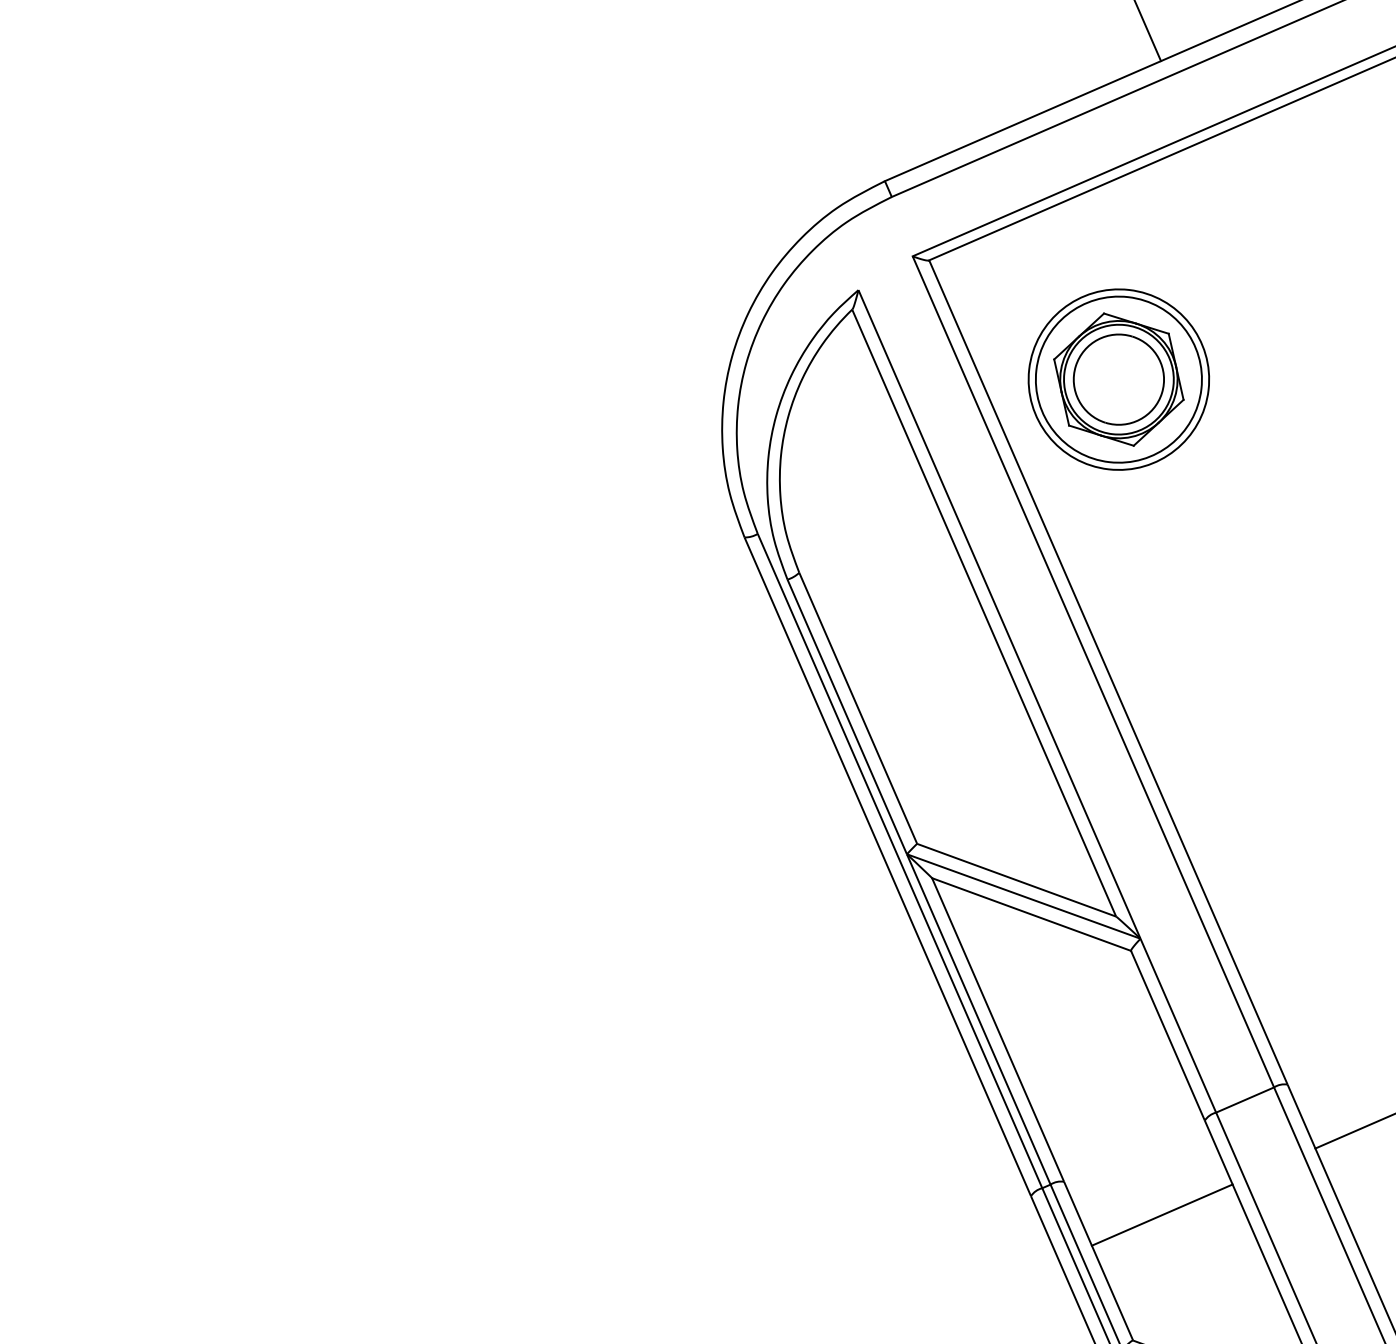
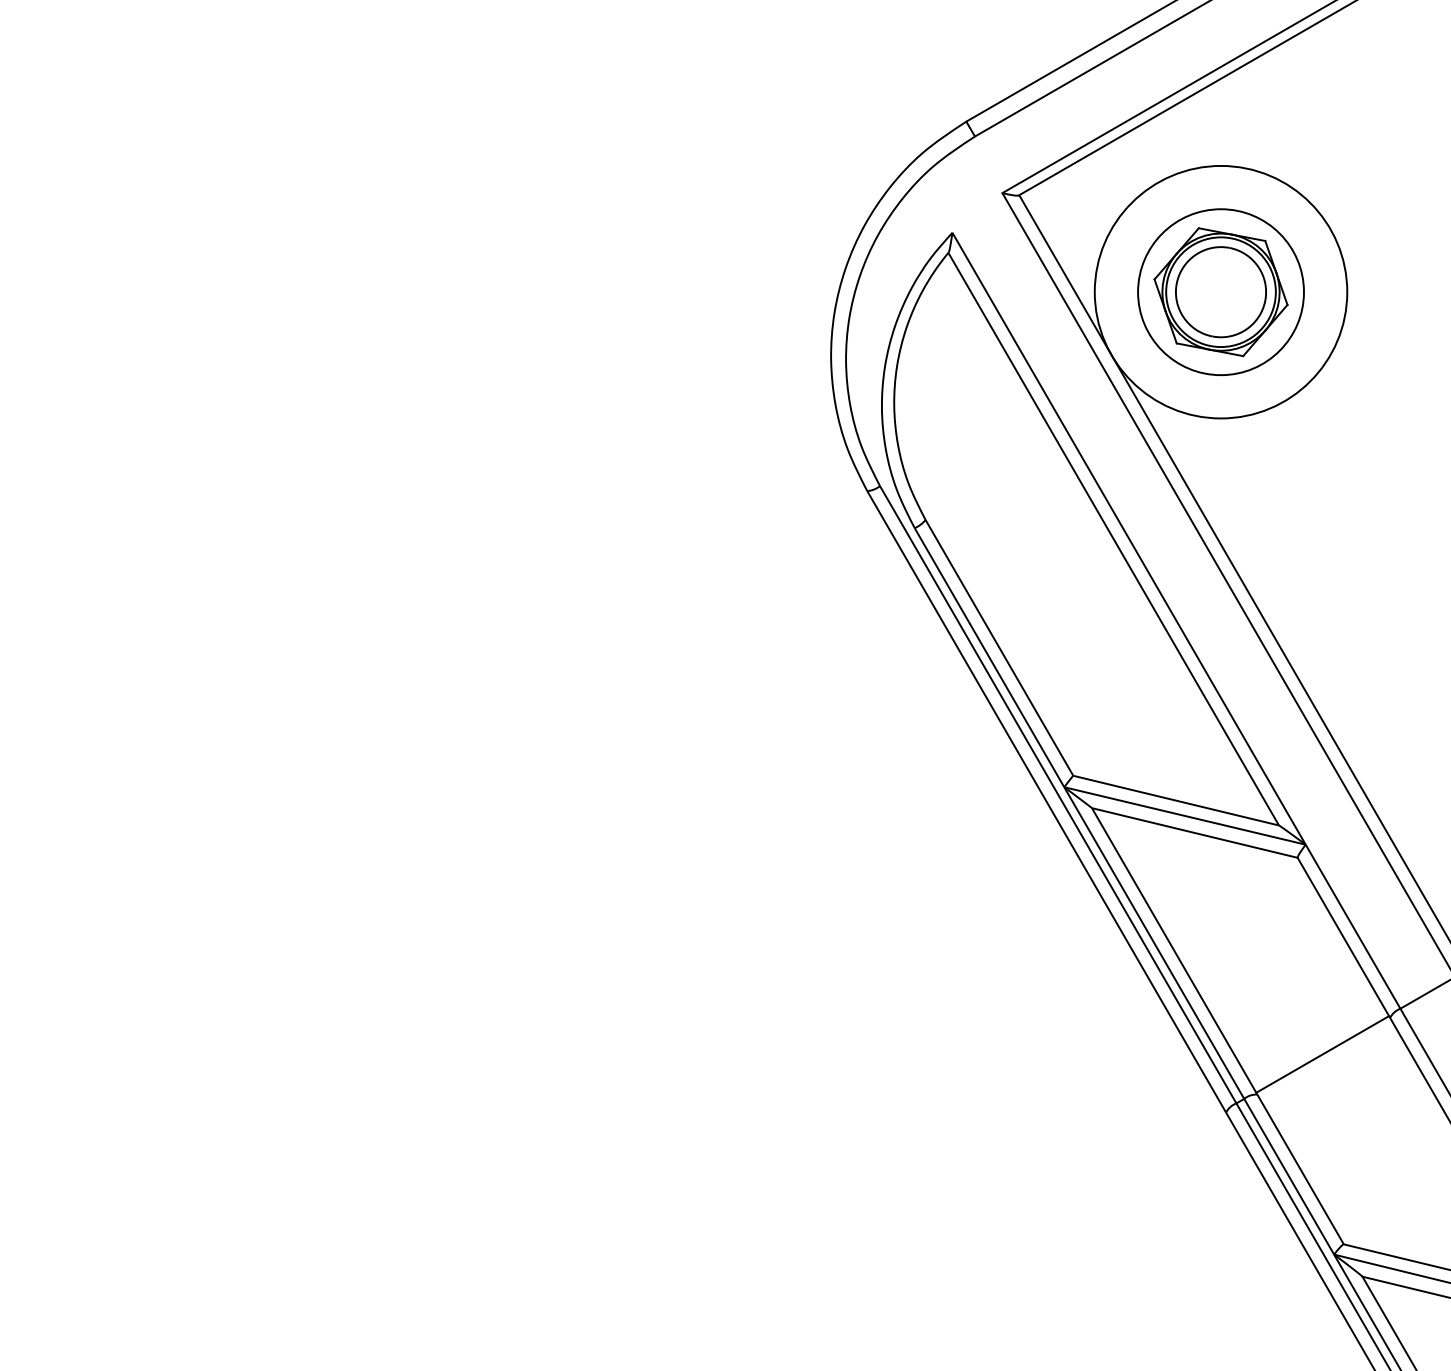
circle: (1118, 379) -> (1220, 292), size x1.4
line: (1162, 1215) -> (1322, 1054), moved

